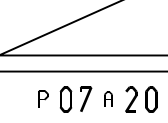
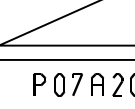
part: (43, 98) -> (39, 83), size x1.43
part: (108, 98) -> (97, 83), size x1.67

